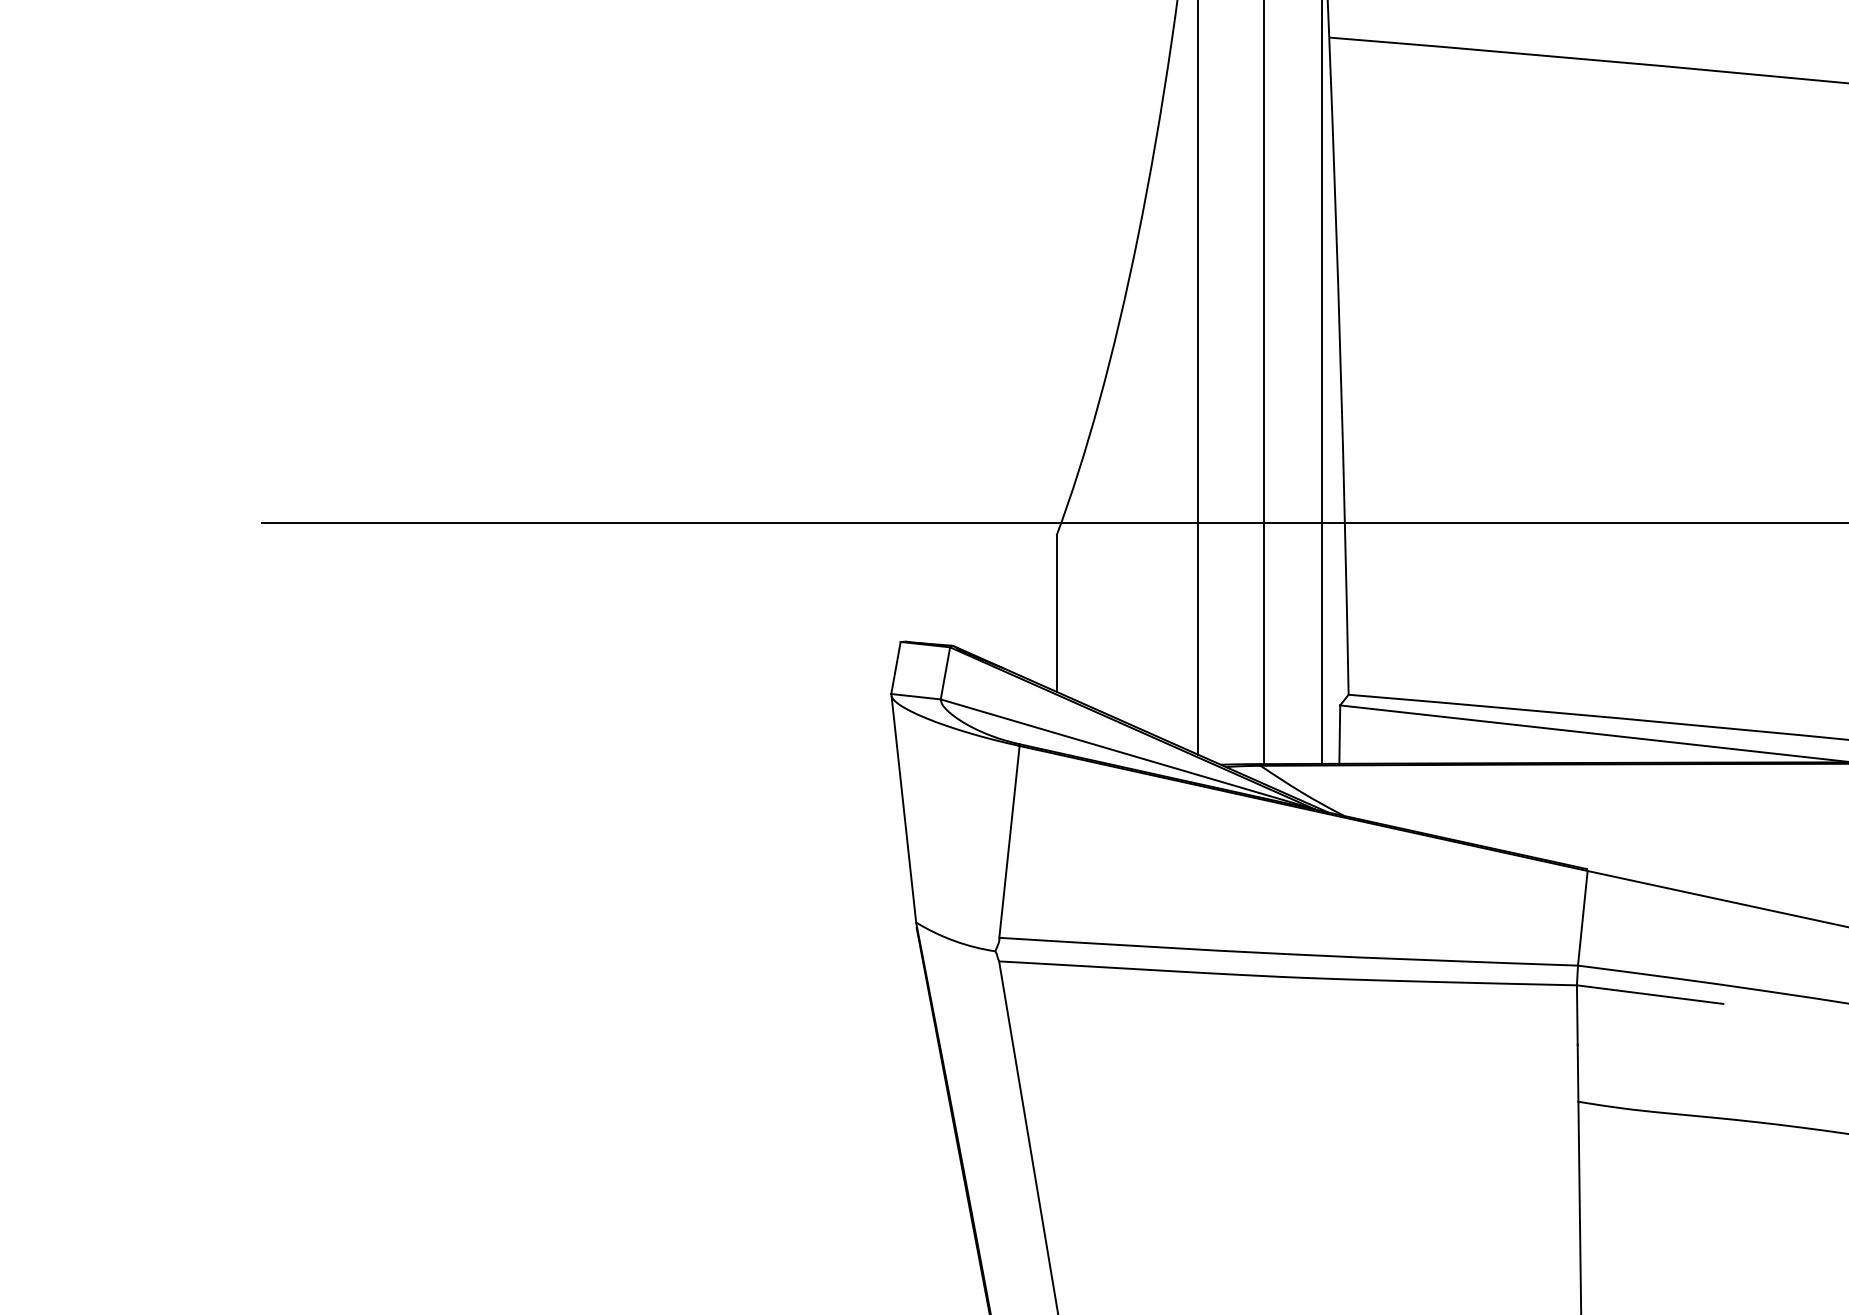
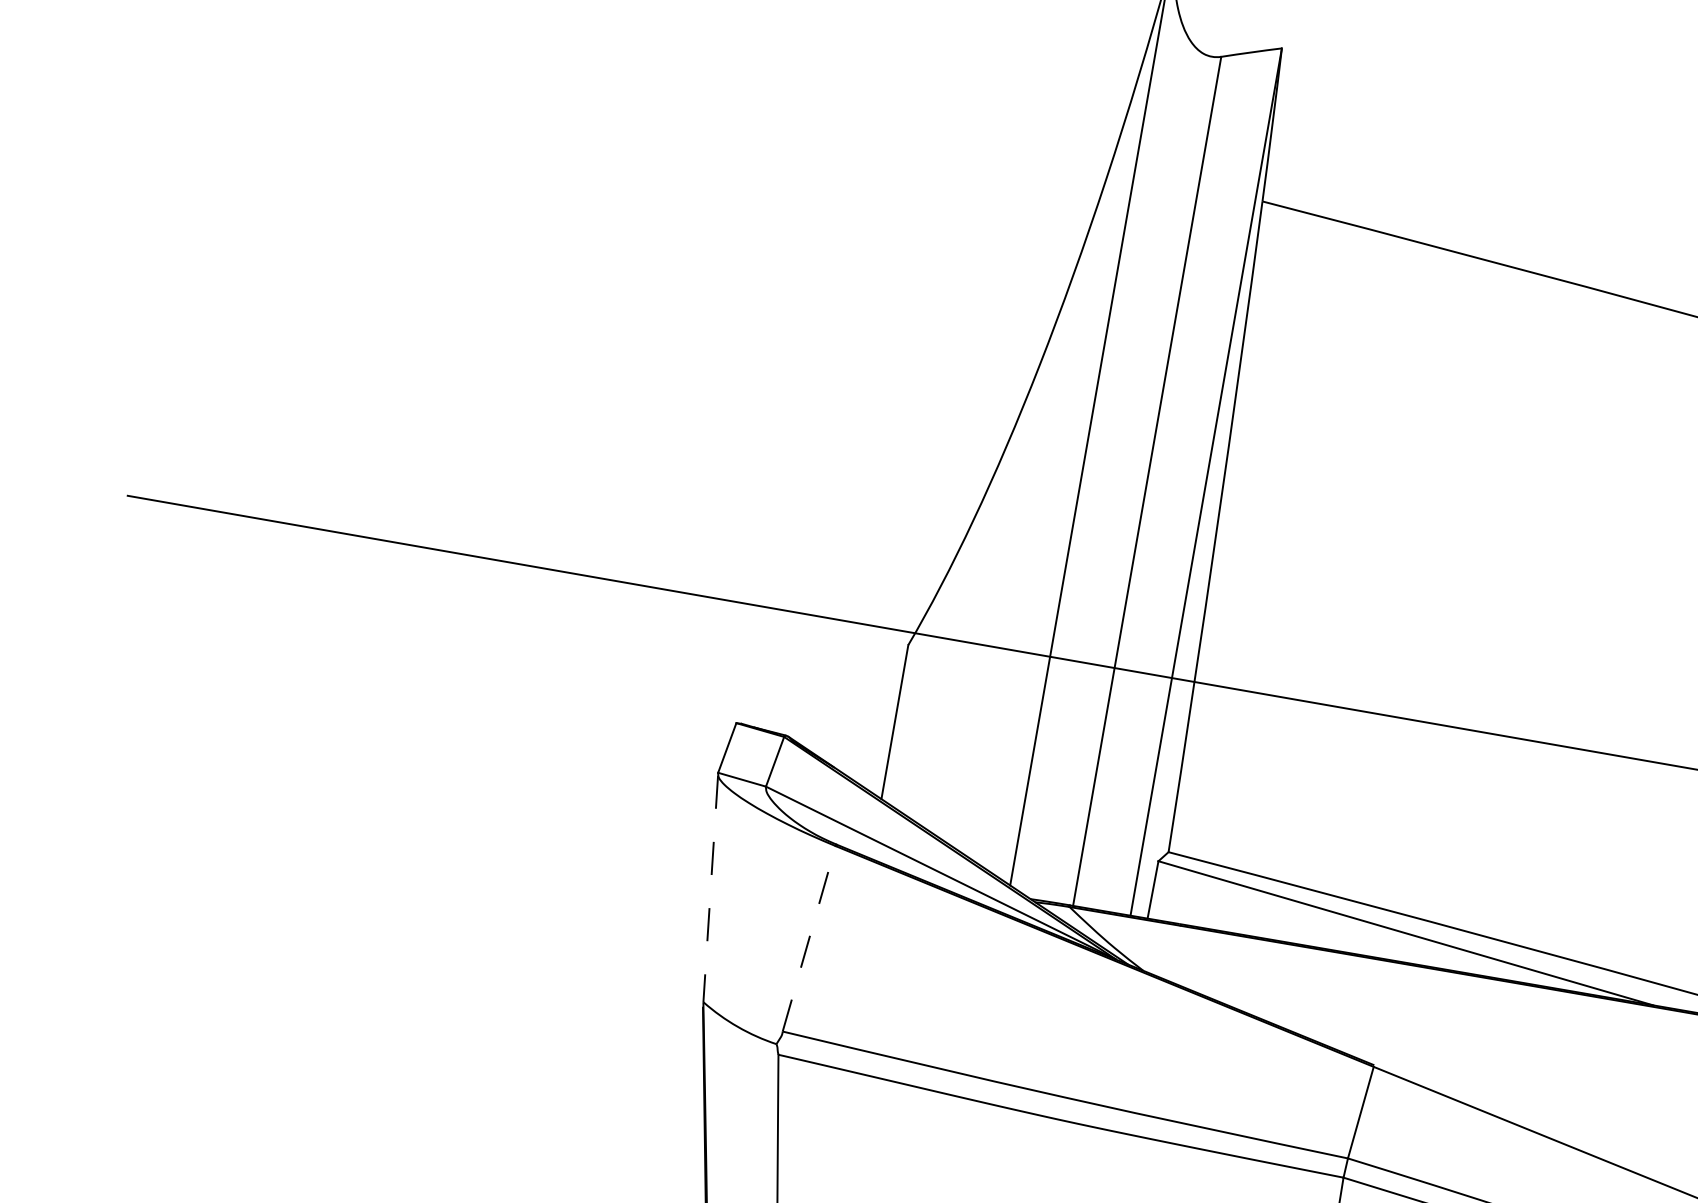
line: (903, 810) -> (710, 889), solid -> dashed
line: (1009, 841) -> (809, 938), solid -> dashed

